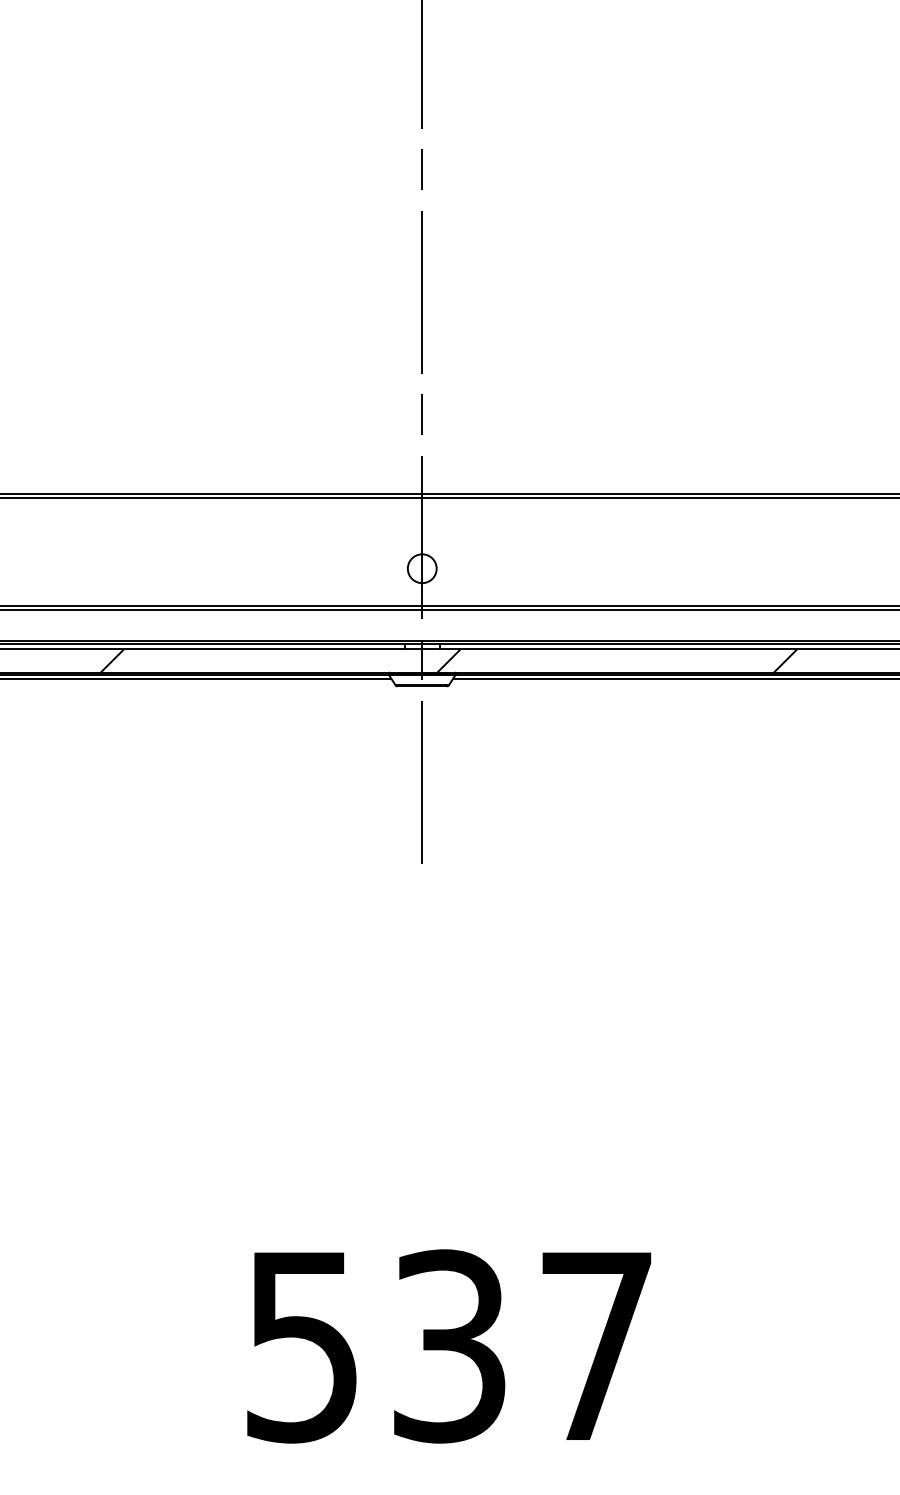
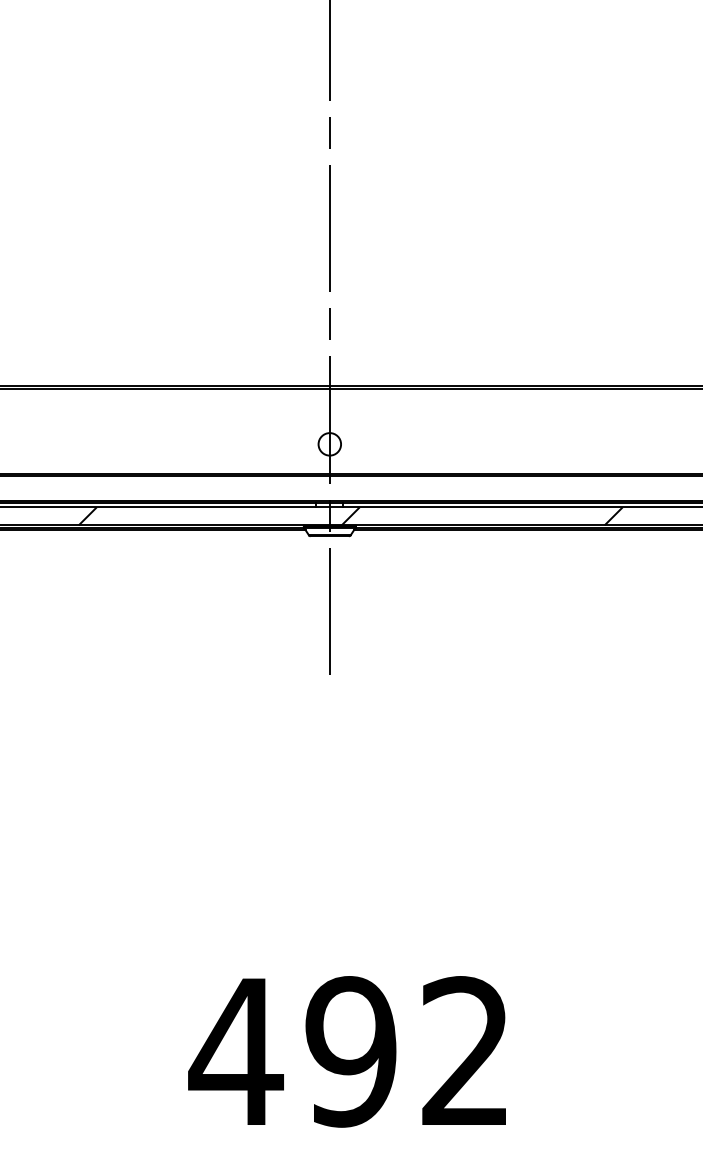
text: (446, 1345) -> (348, 1051), 537 -> 492

